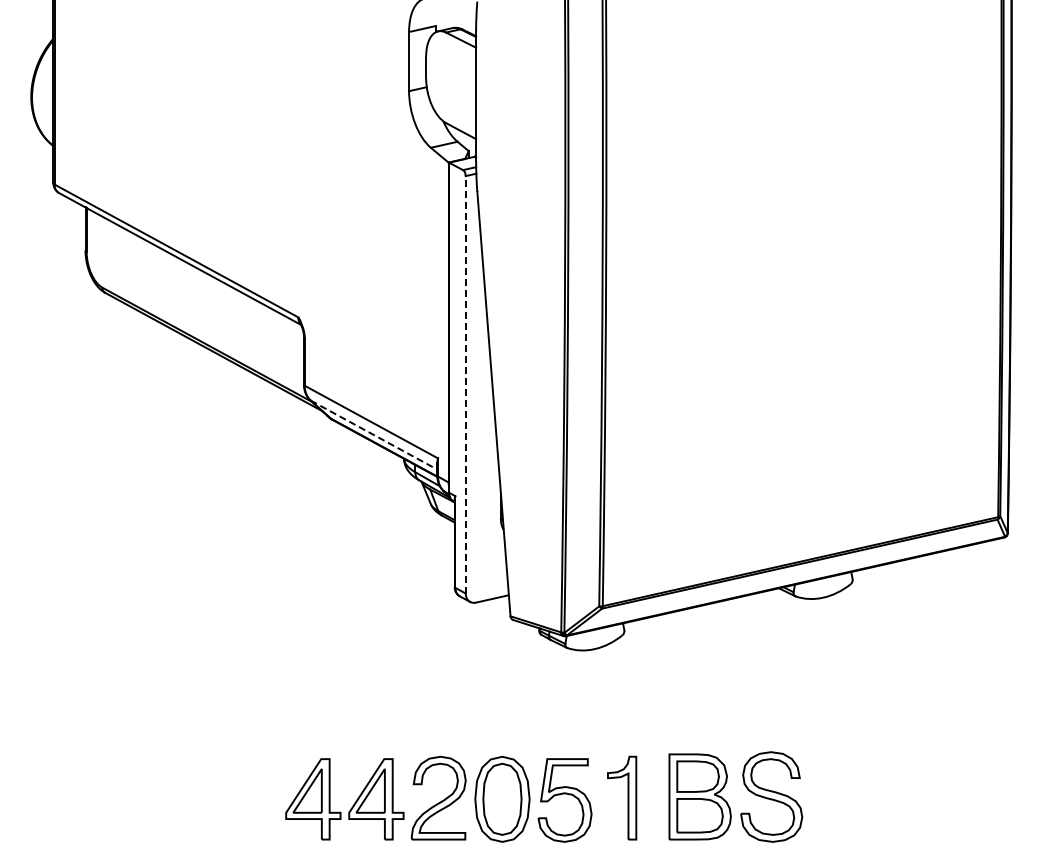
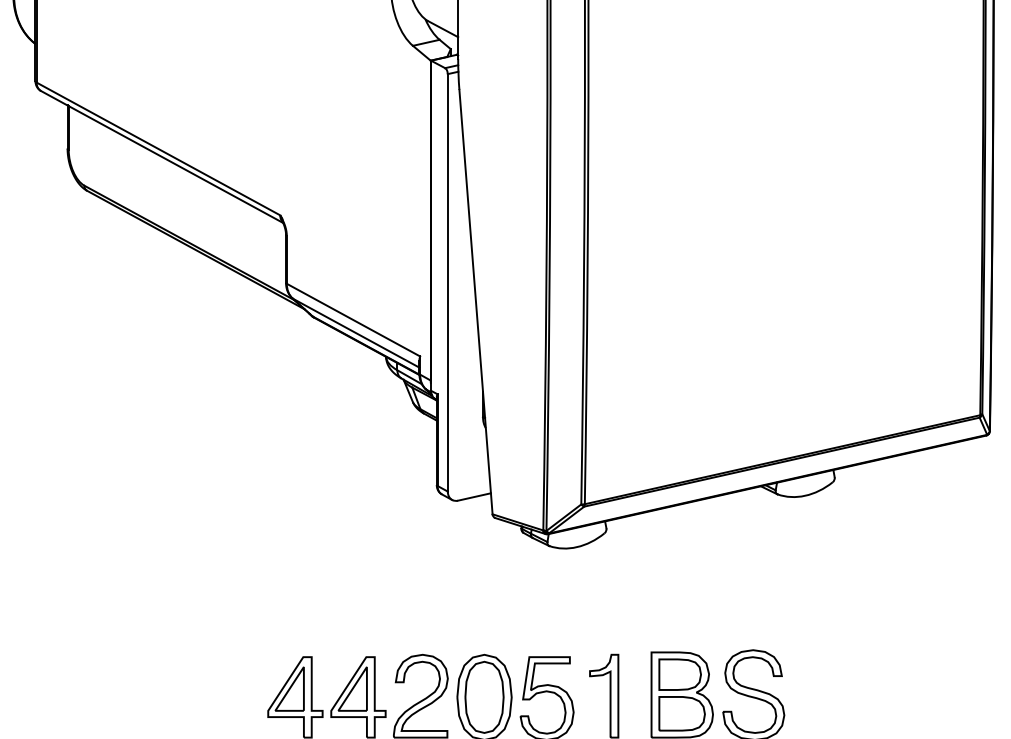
line: (465, 384) -> (447, 282), dashed -> solid
line: (374, 435) -> (356, 333), dashed -> solid

